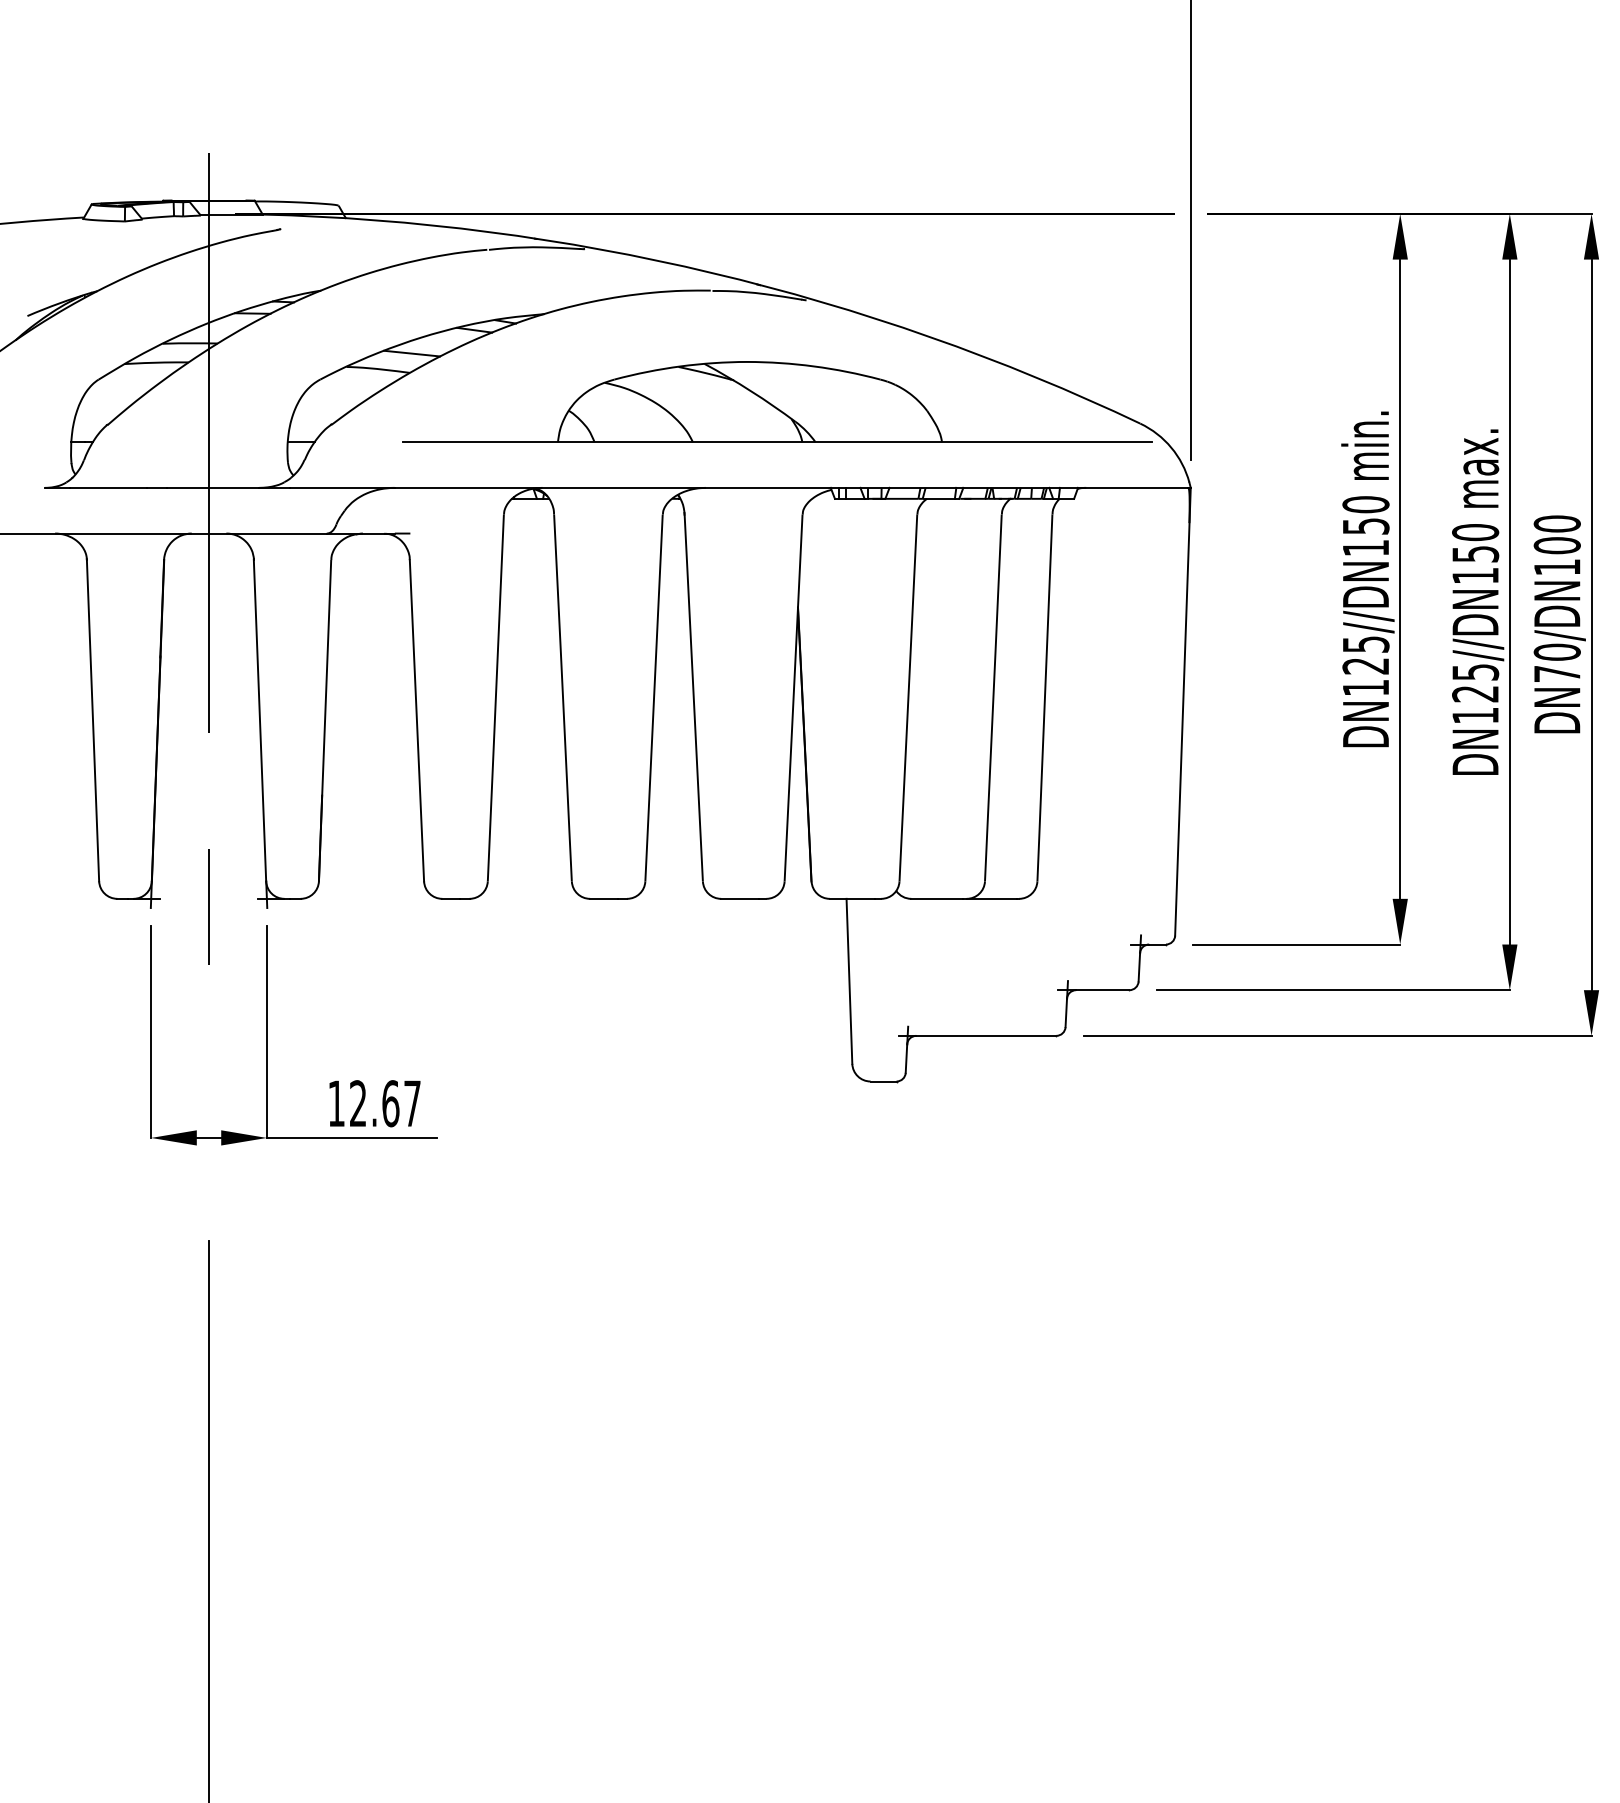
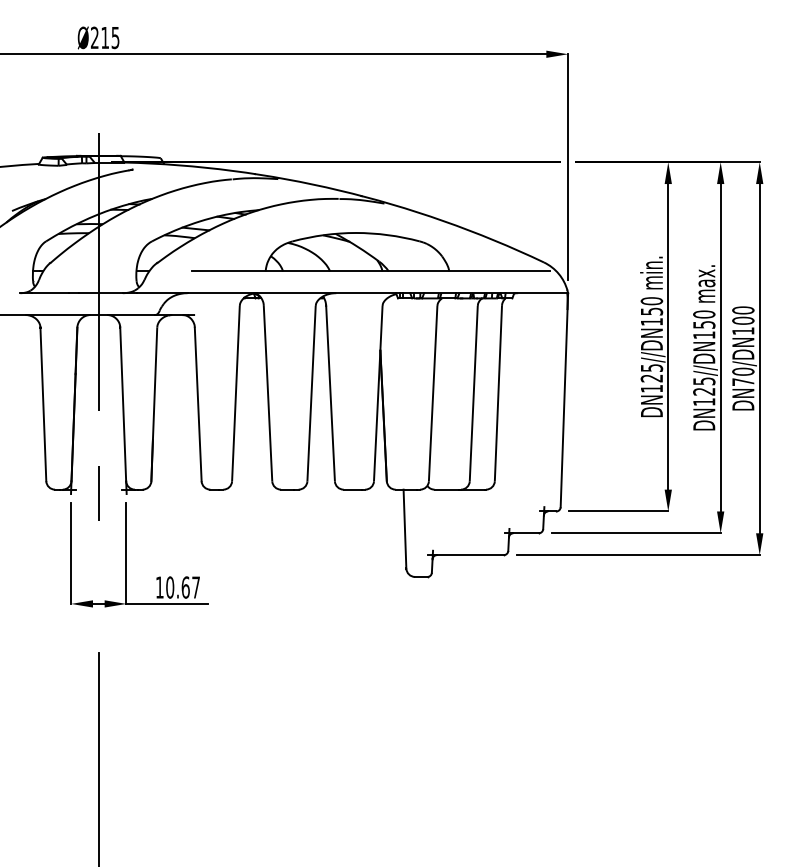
text: (358, 1103) -> (170, 587), 12.67 -> 10.67

